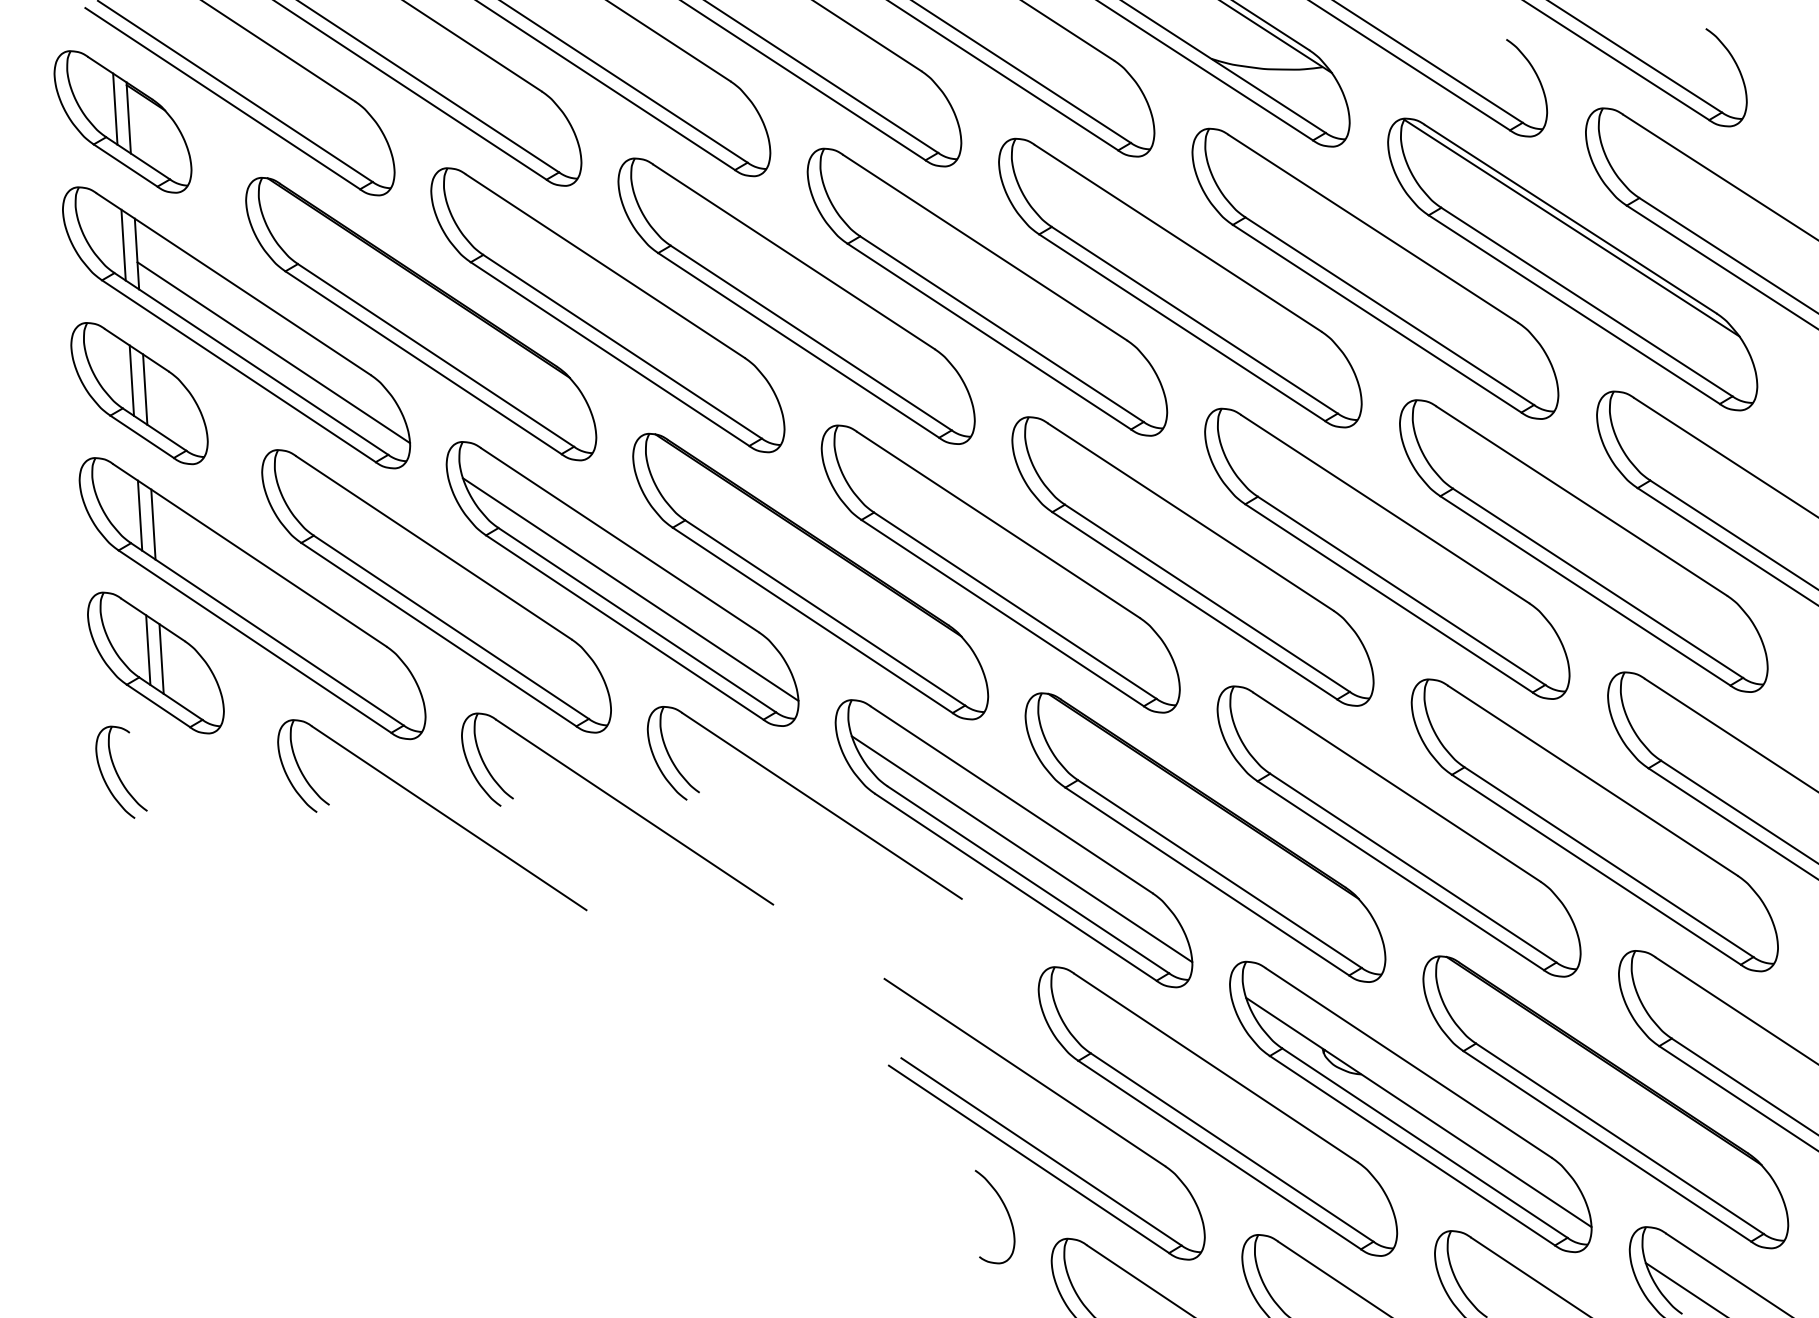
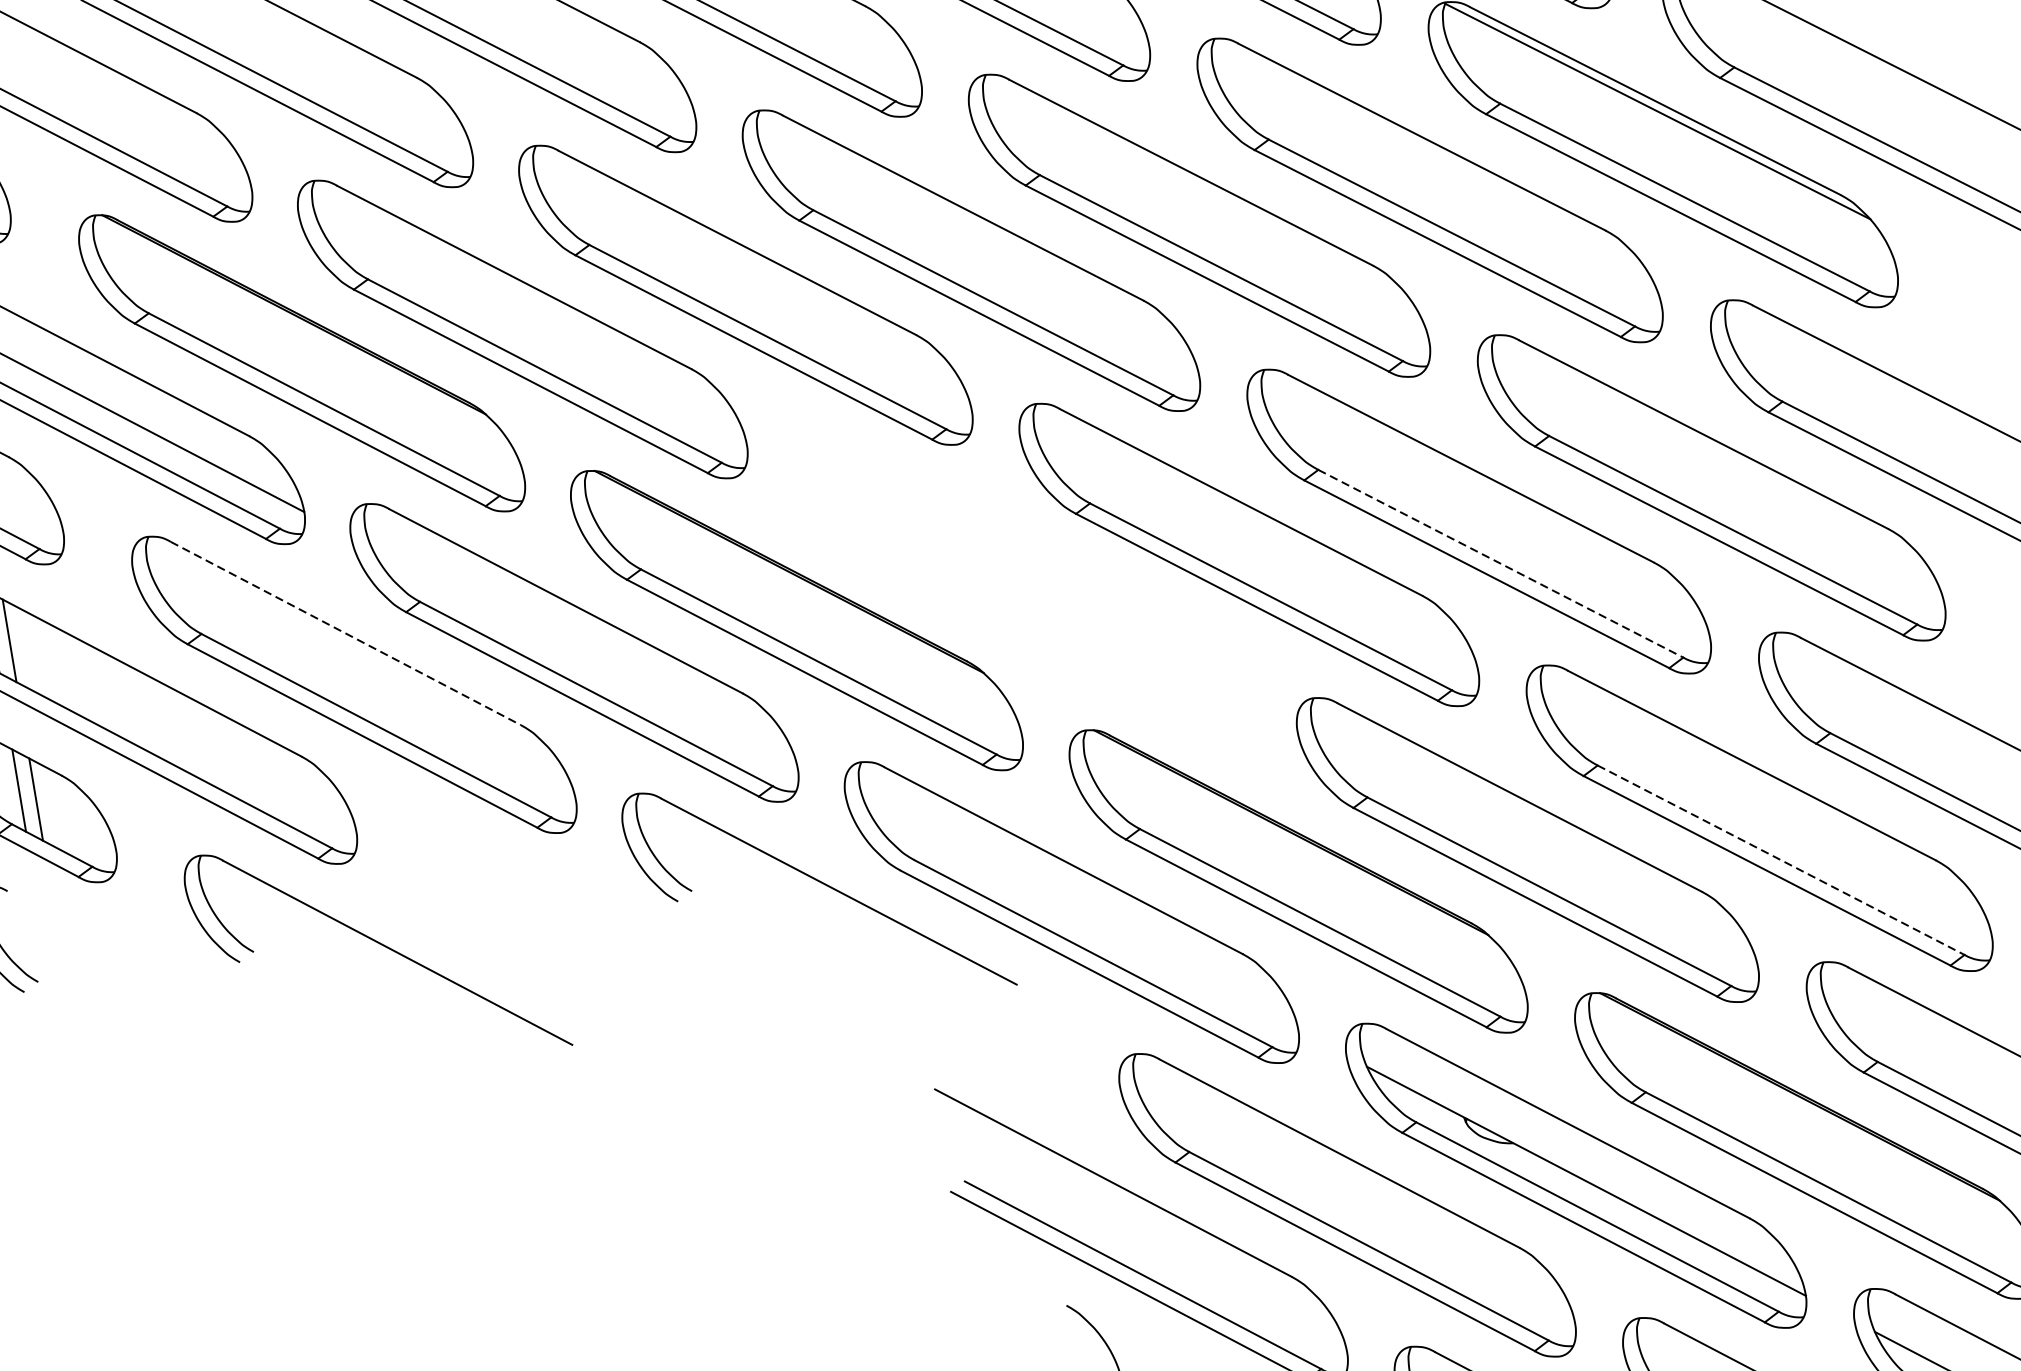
line: (434, 548) -> (346, 634), solid -> dashed
part: (1000, 568) -> (1021, 587), removed
line: (630, 589) -> (584, 658), removed
line: (1401, 590) -> (1500, 563), solid -> dashed
part: (617, 808) -> (596, 920), removed
line: (1021, 849) -> (1081, 918), removed
line: (1609, 862) -> (1781, 860), solid -> dashed

